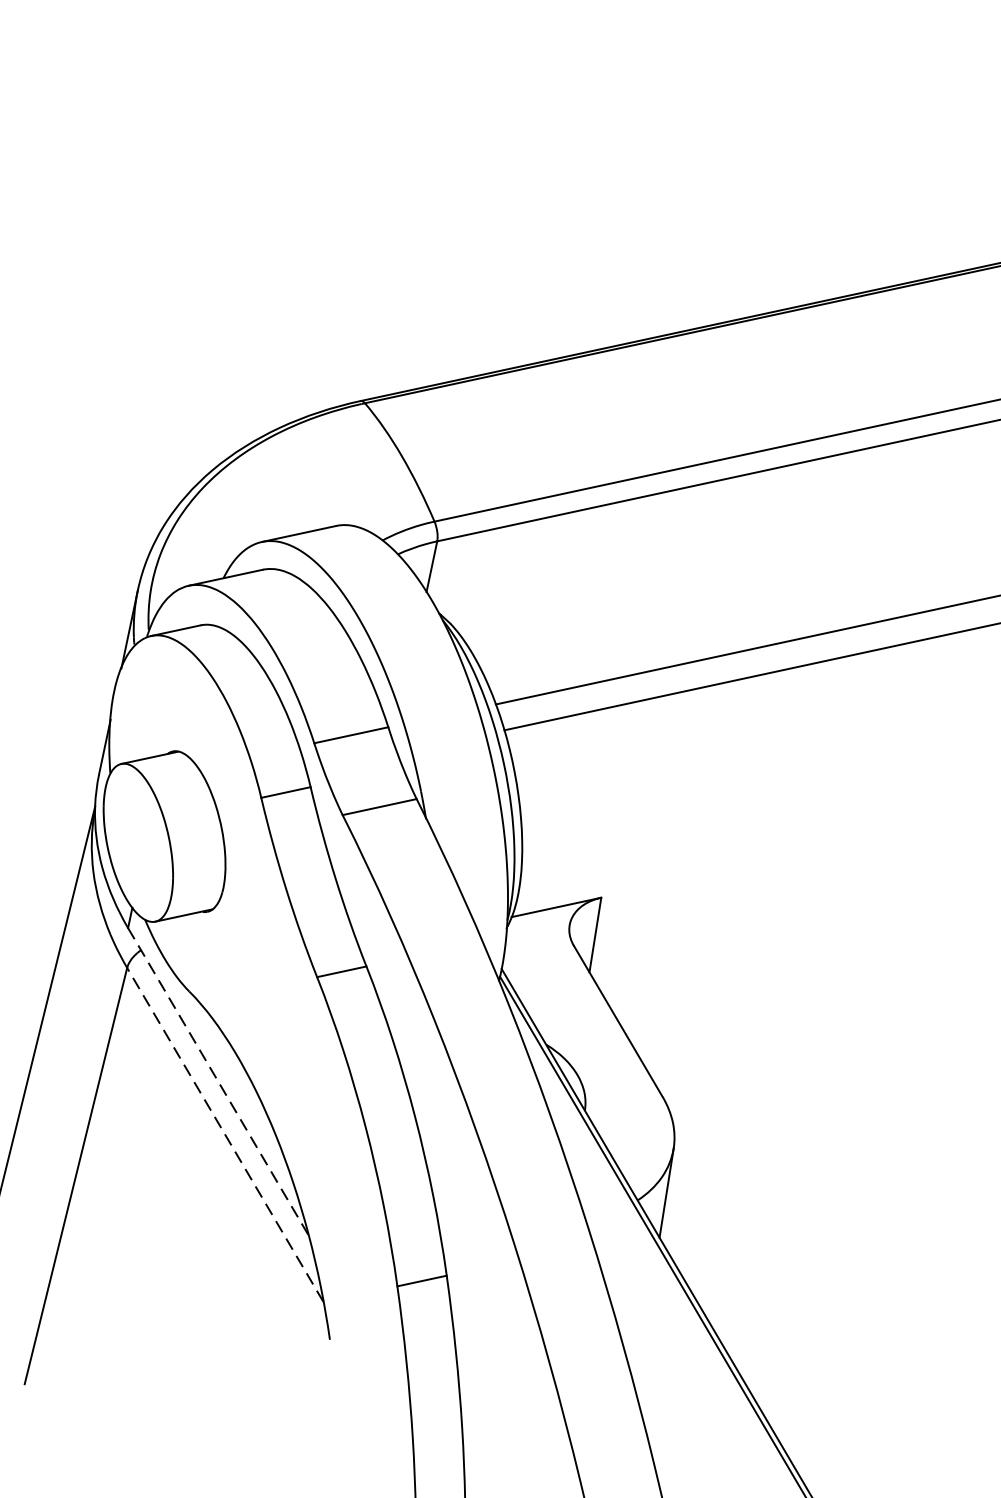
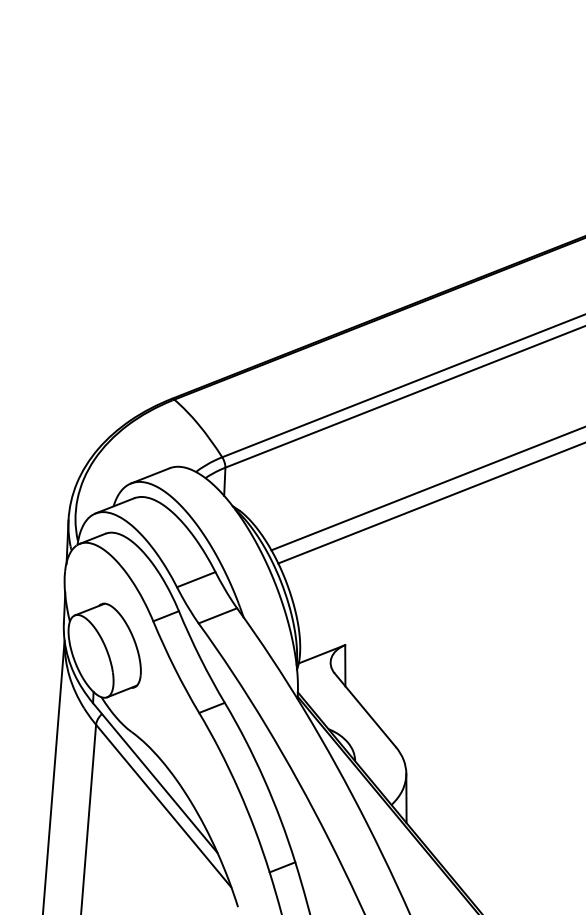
line: (218, 1082) -> (155, 778), dashed -> solid
line: (225, 1133) -> (163, 805), dashed -> solid

